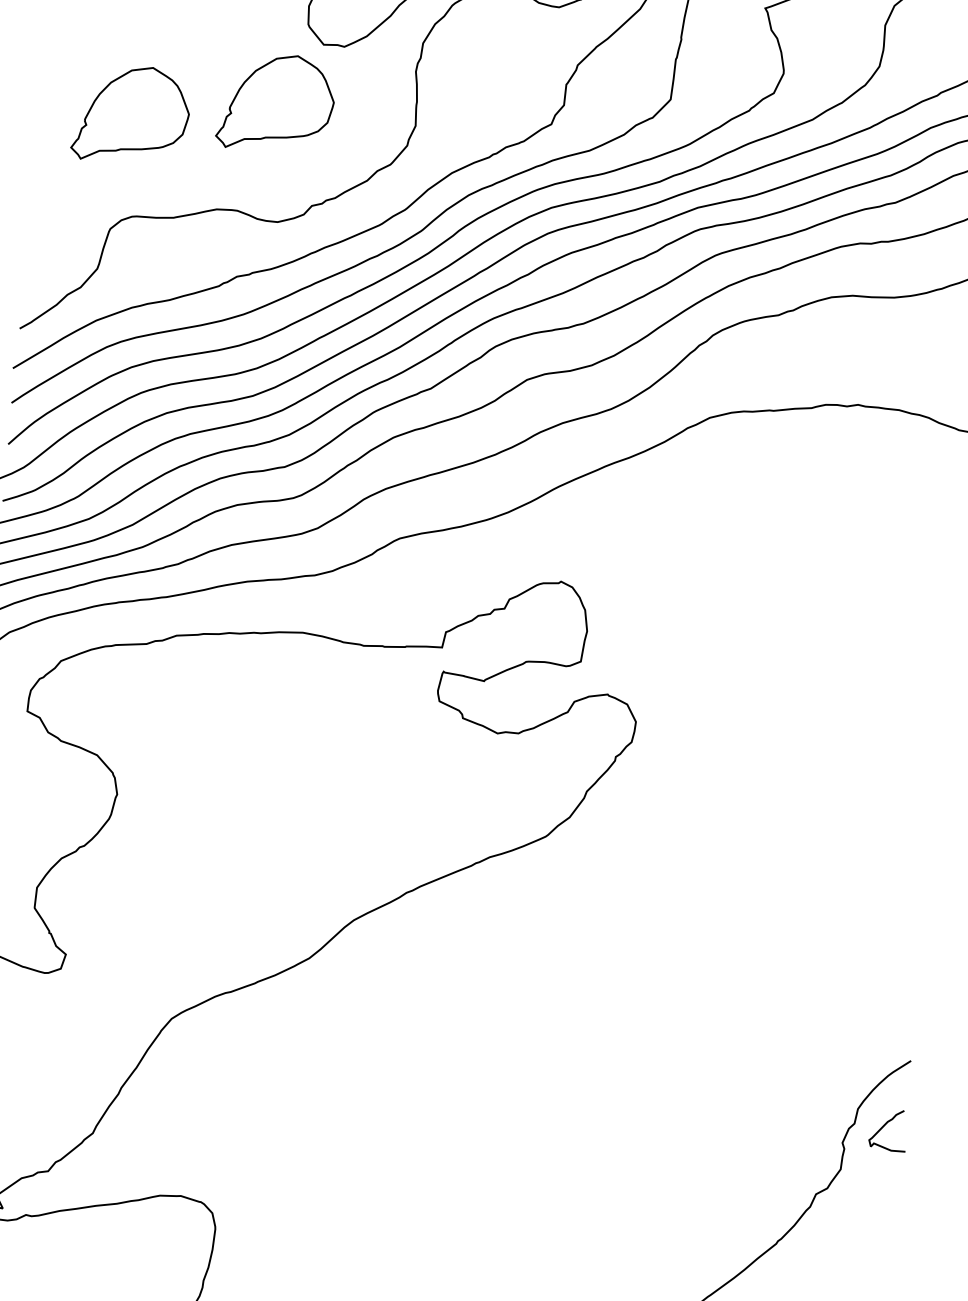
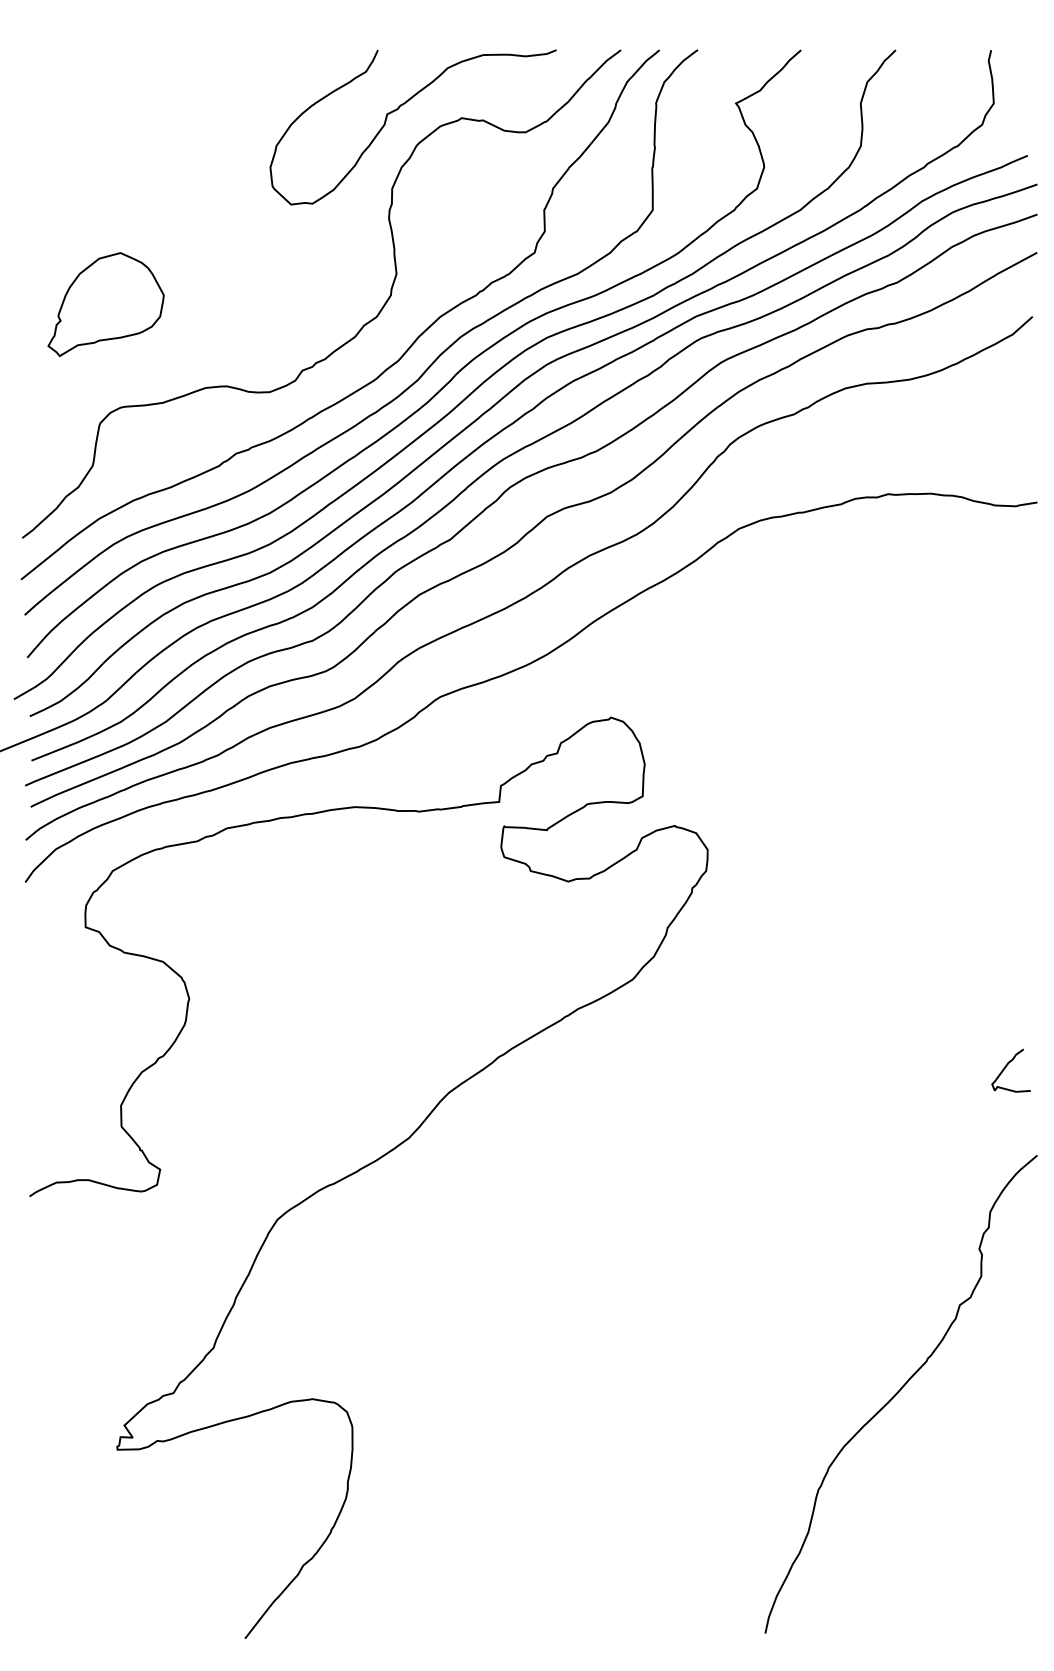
part: (276, 103) -> (251, 271), removed
curve: (886, 1125) -> (1007, 1066), moved

